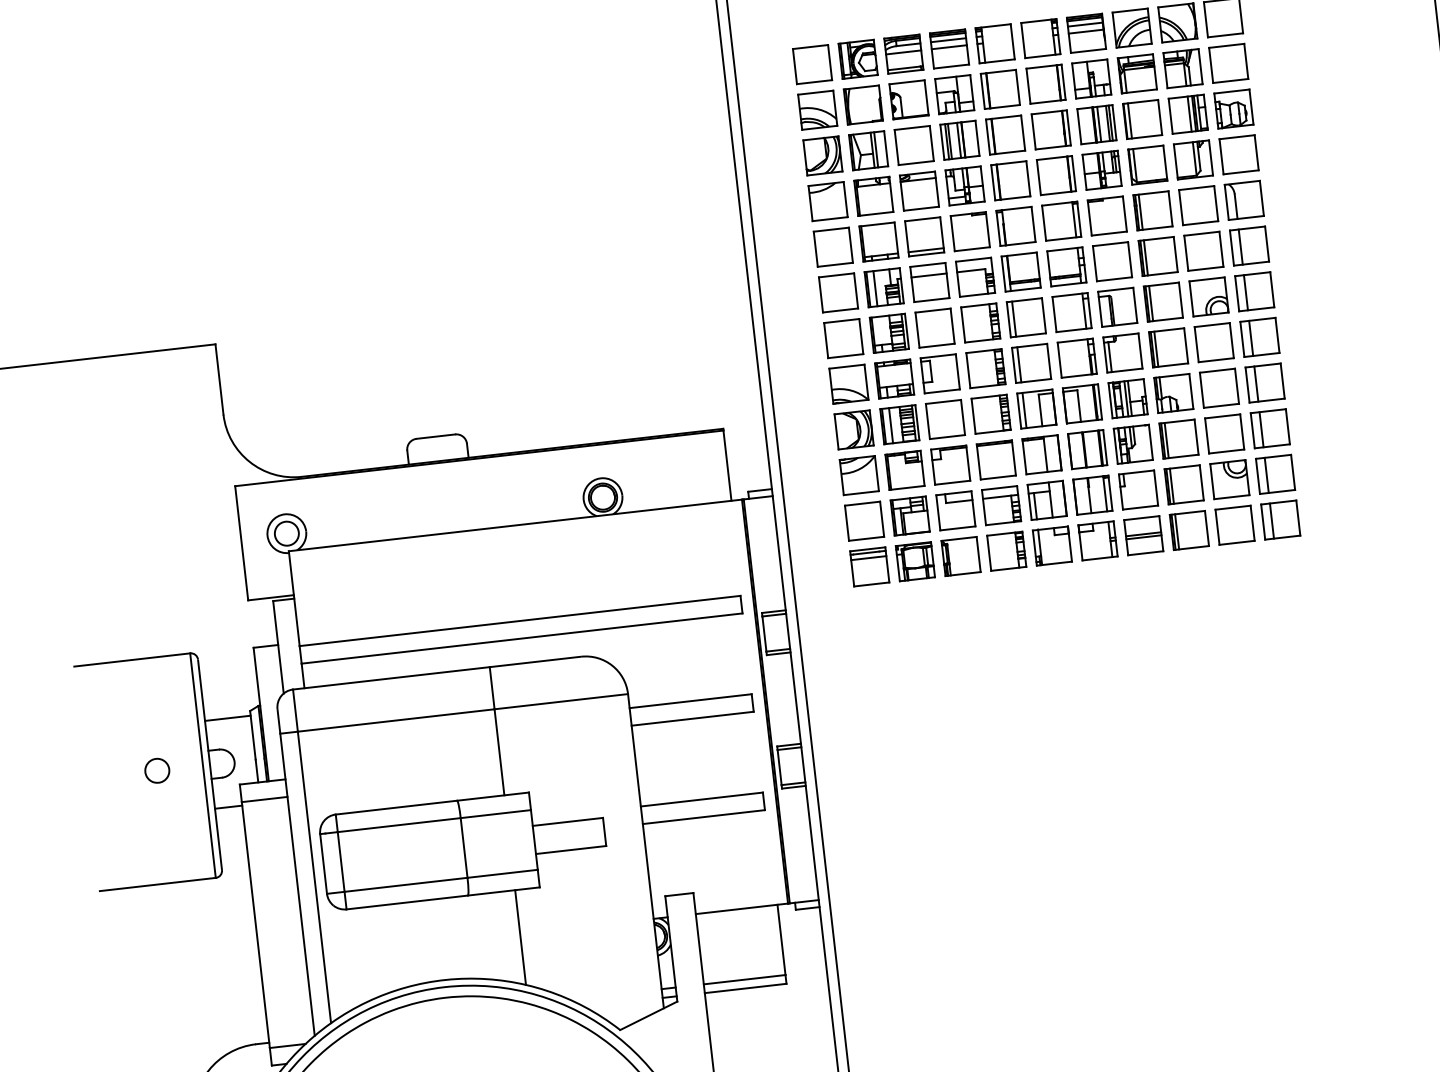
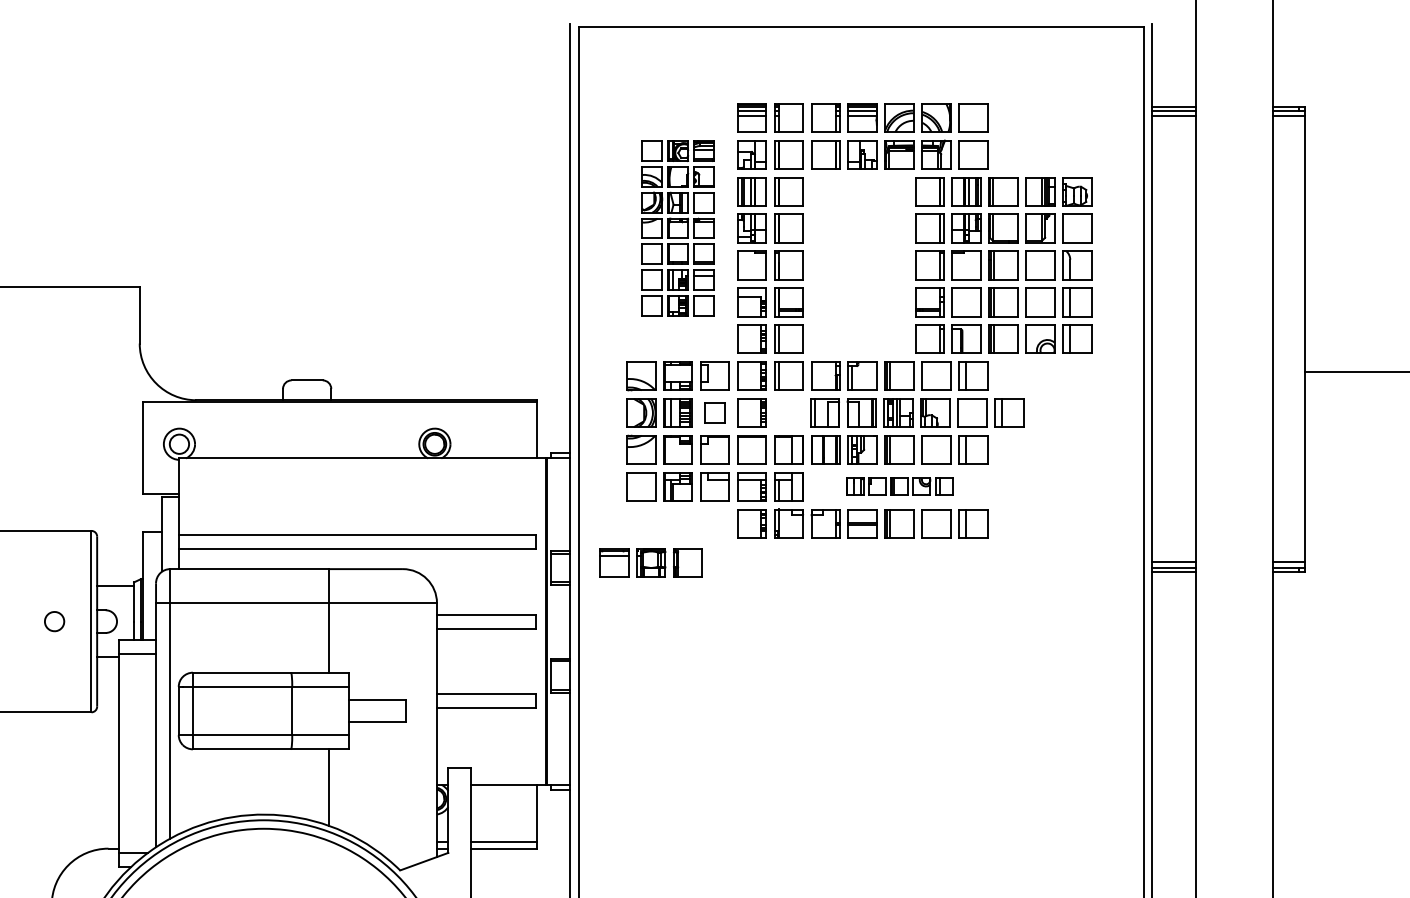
part: (872, 196) -> (677, 228), size x0.7
part: (1152, 210) -> (1003, 265), moved
part: (1151, 395) -> (917, 412), moved
part: (944, 418) -> (714, 412), size x0.7
part: (1184, 484) -> (899, 486), size x0.6
part: (914, 561) -> (650, 562), moved

